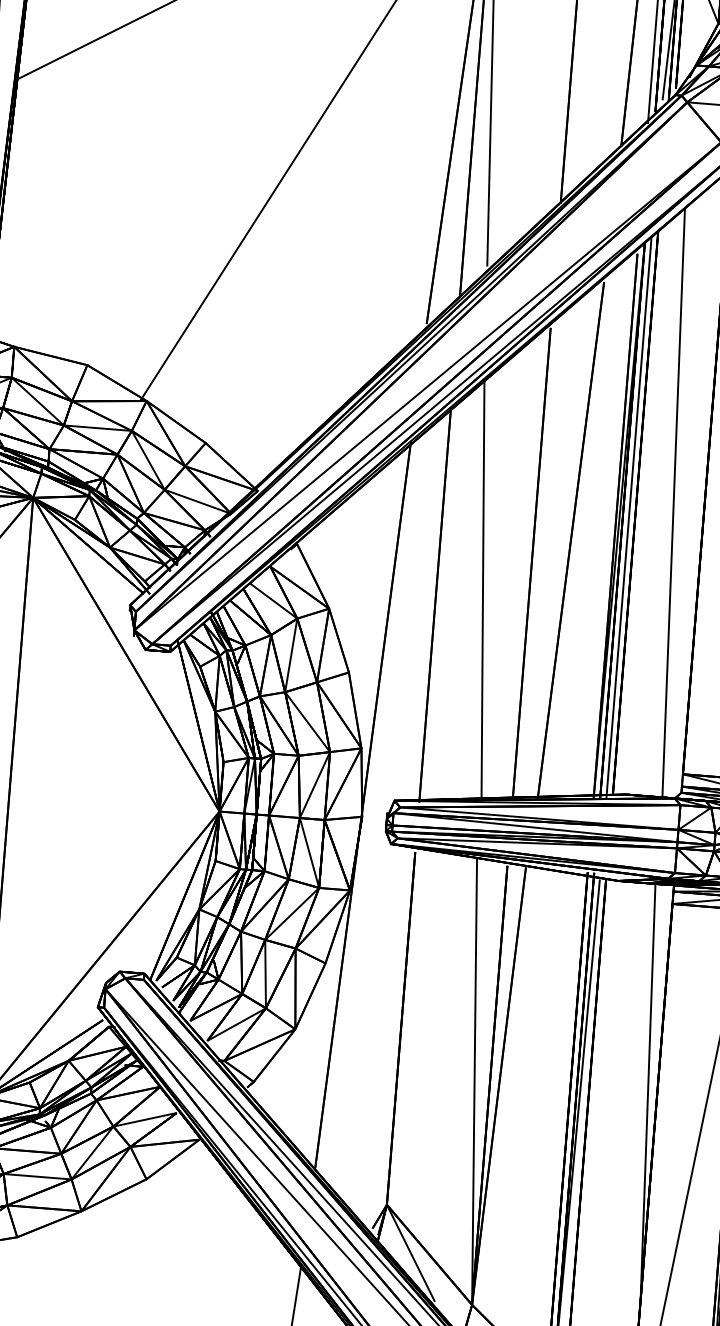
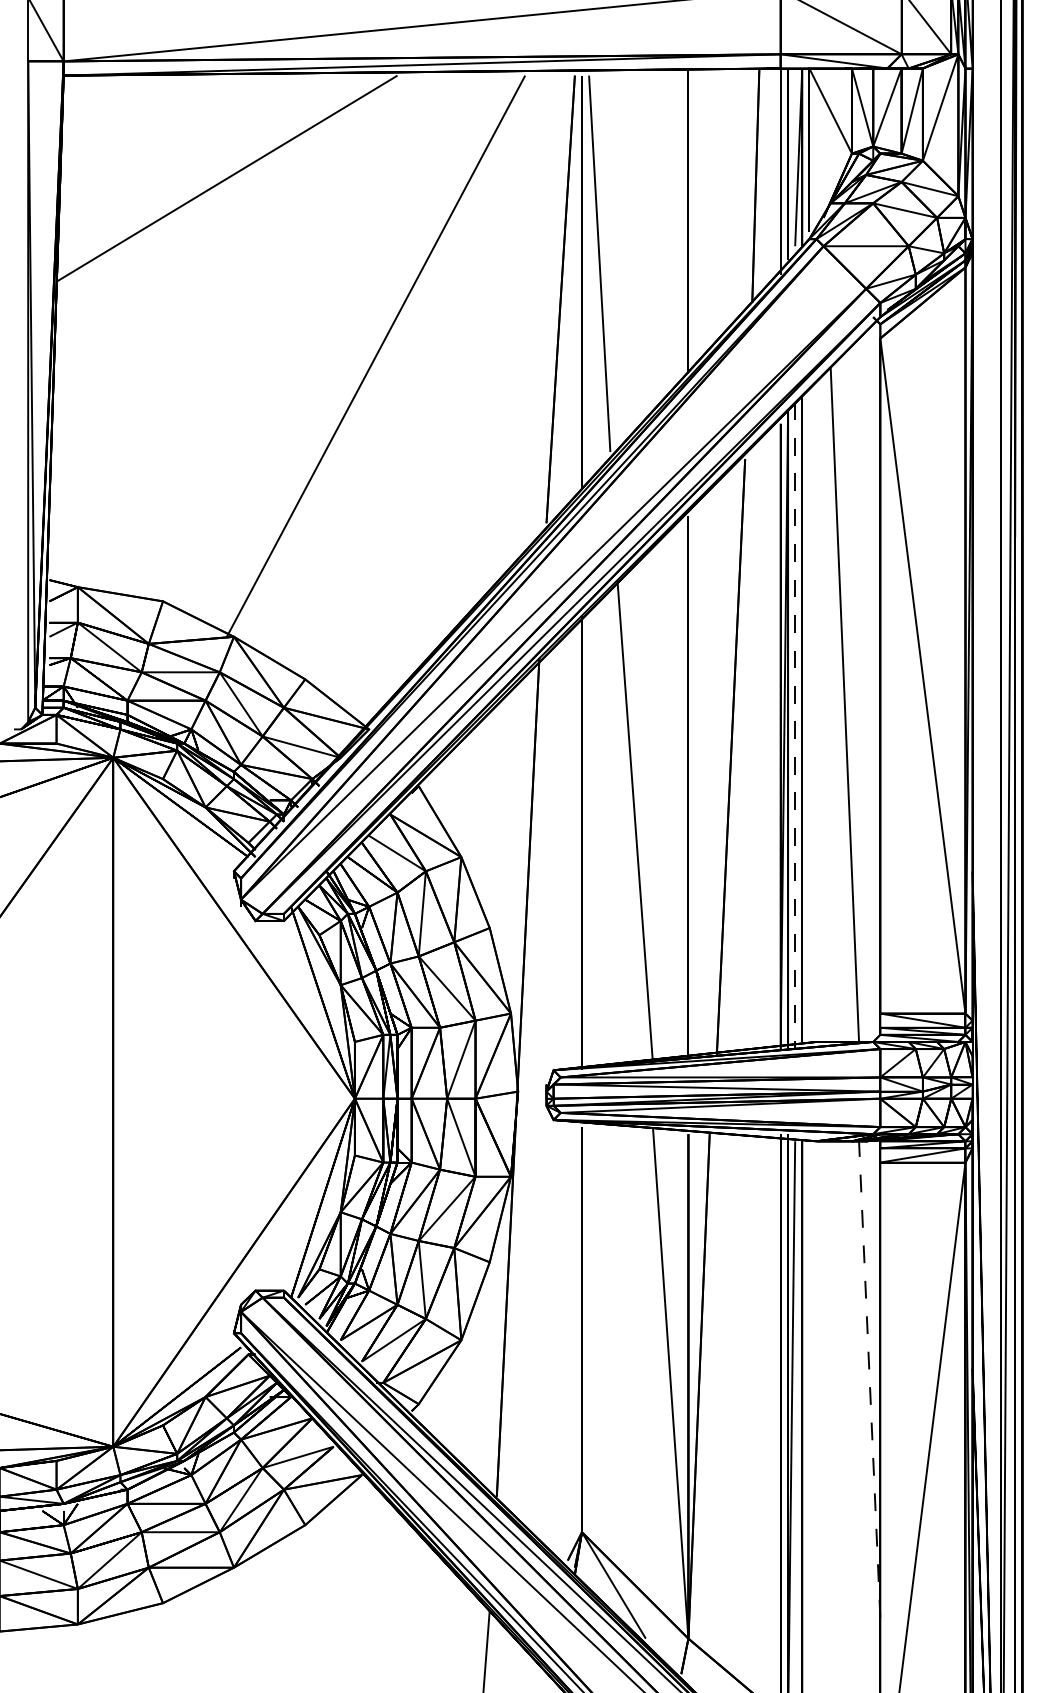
line: (629, 518) -> (795, 726), solid -> dashed
line: (647, 1091) -> (869, 1378), solid -> dashed

